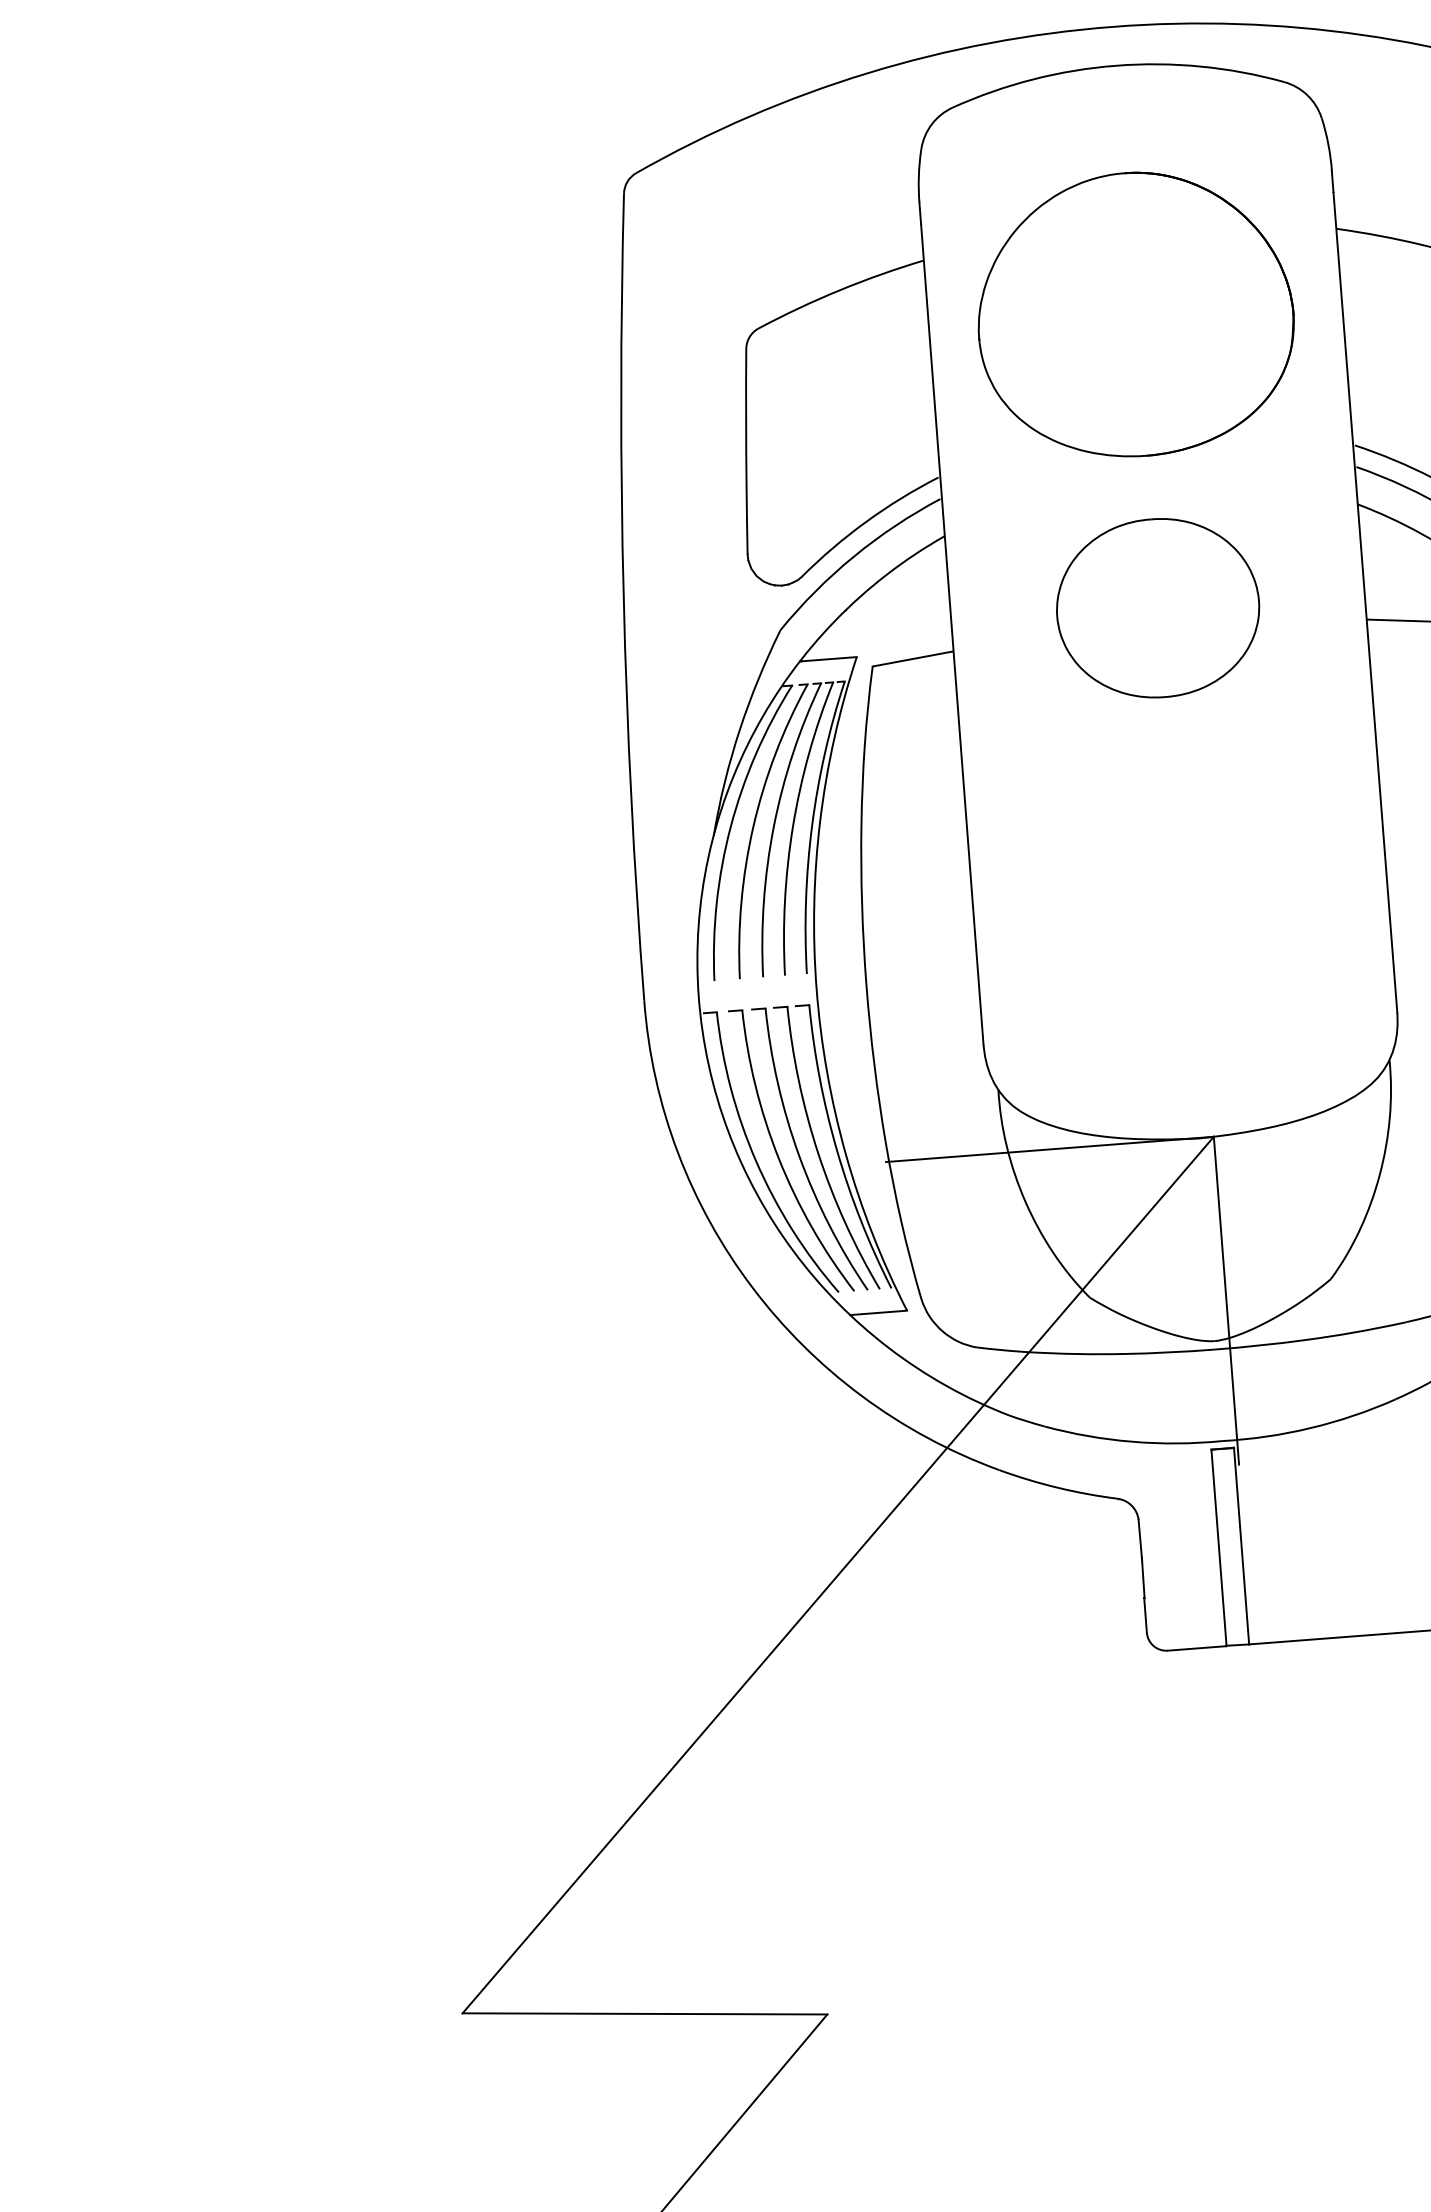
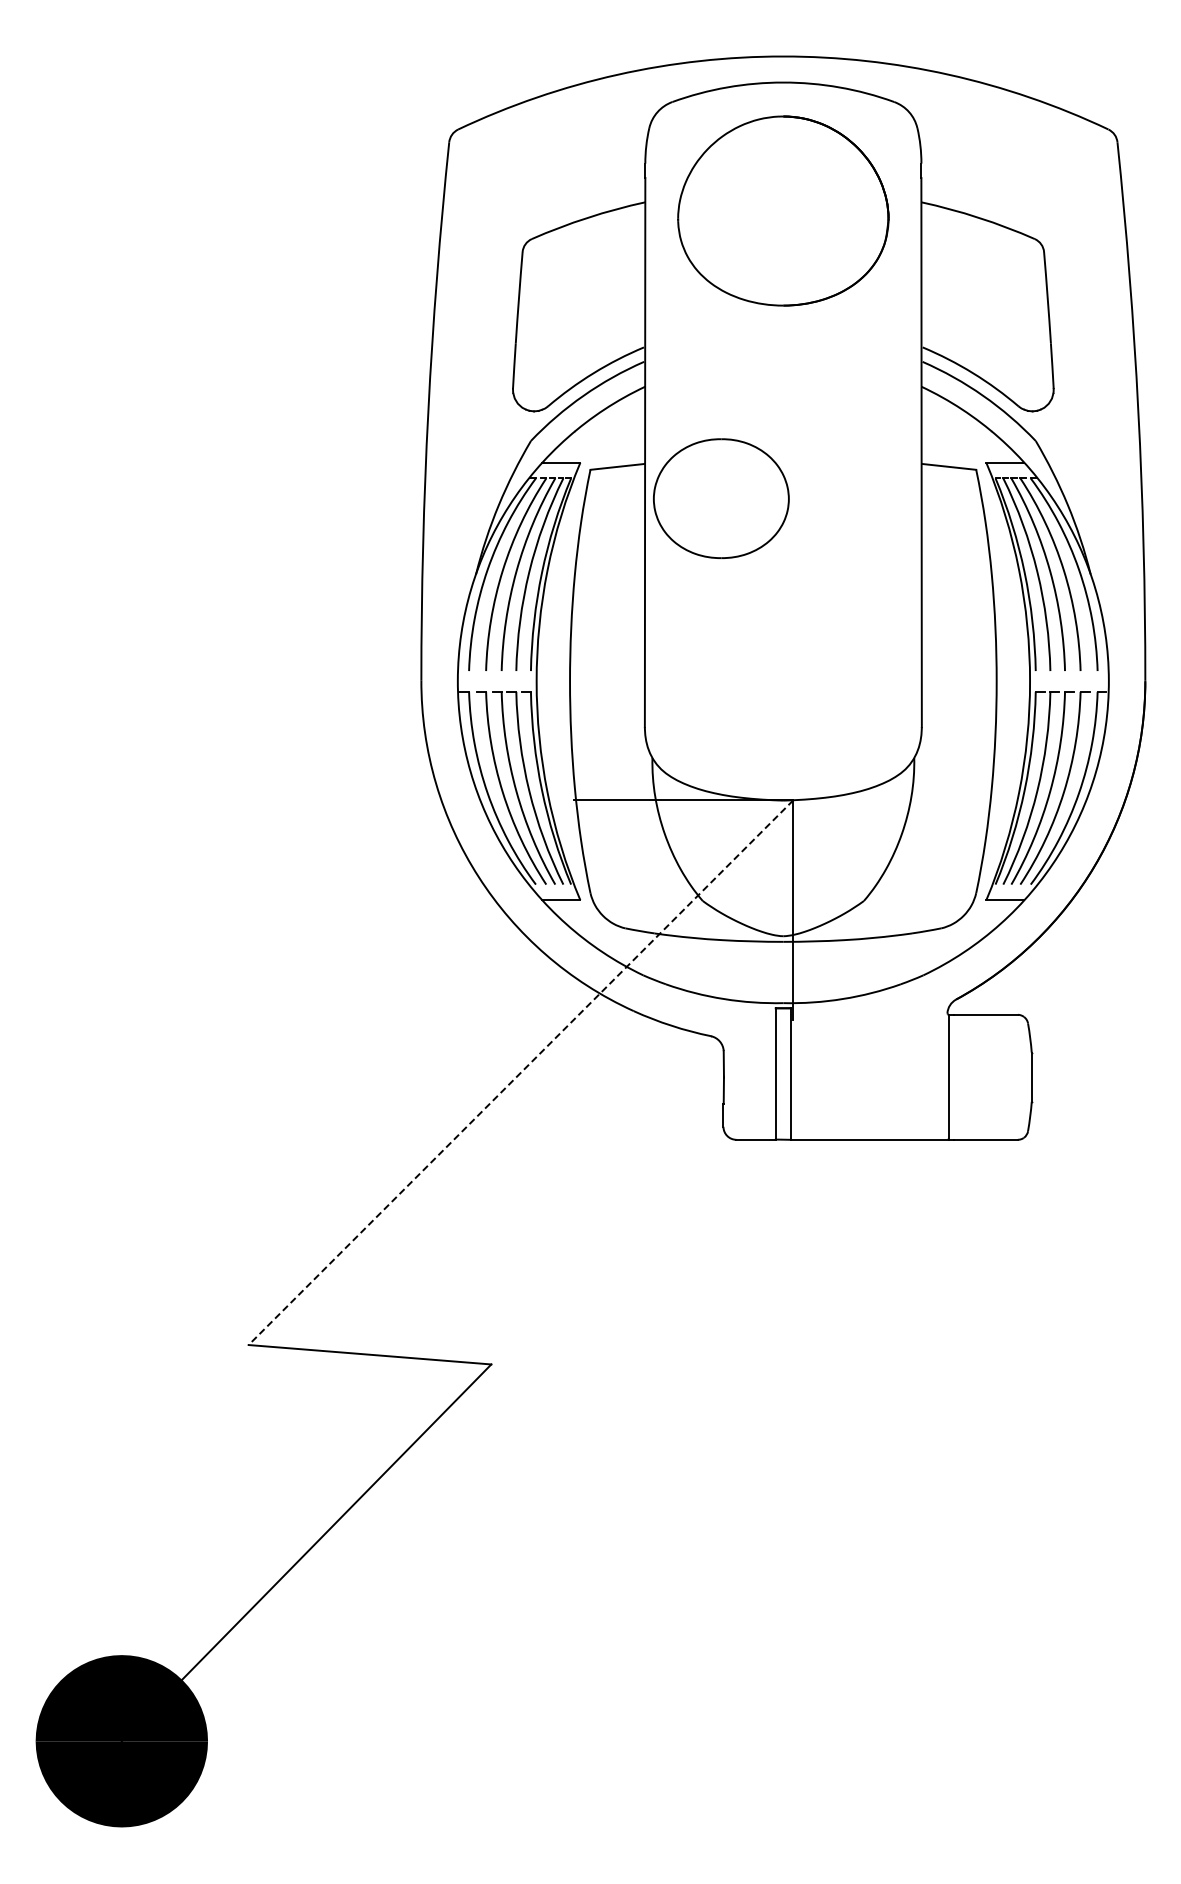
part: (1135, 313) -> (783, 210), moved
part: (1158, 607) -> (721, 498), moved
line: (837, 1574) -> (520, 1072), solid -> dashed

